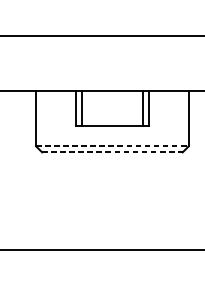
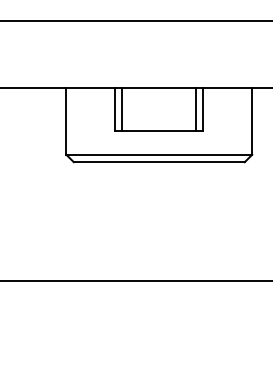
line: (112, 146) -> (159, 154), dashed -> solid
line: (112, 152) -> (159, 162), dashed -> solid

